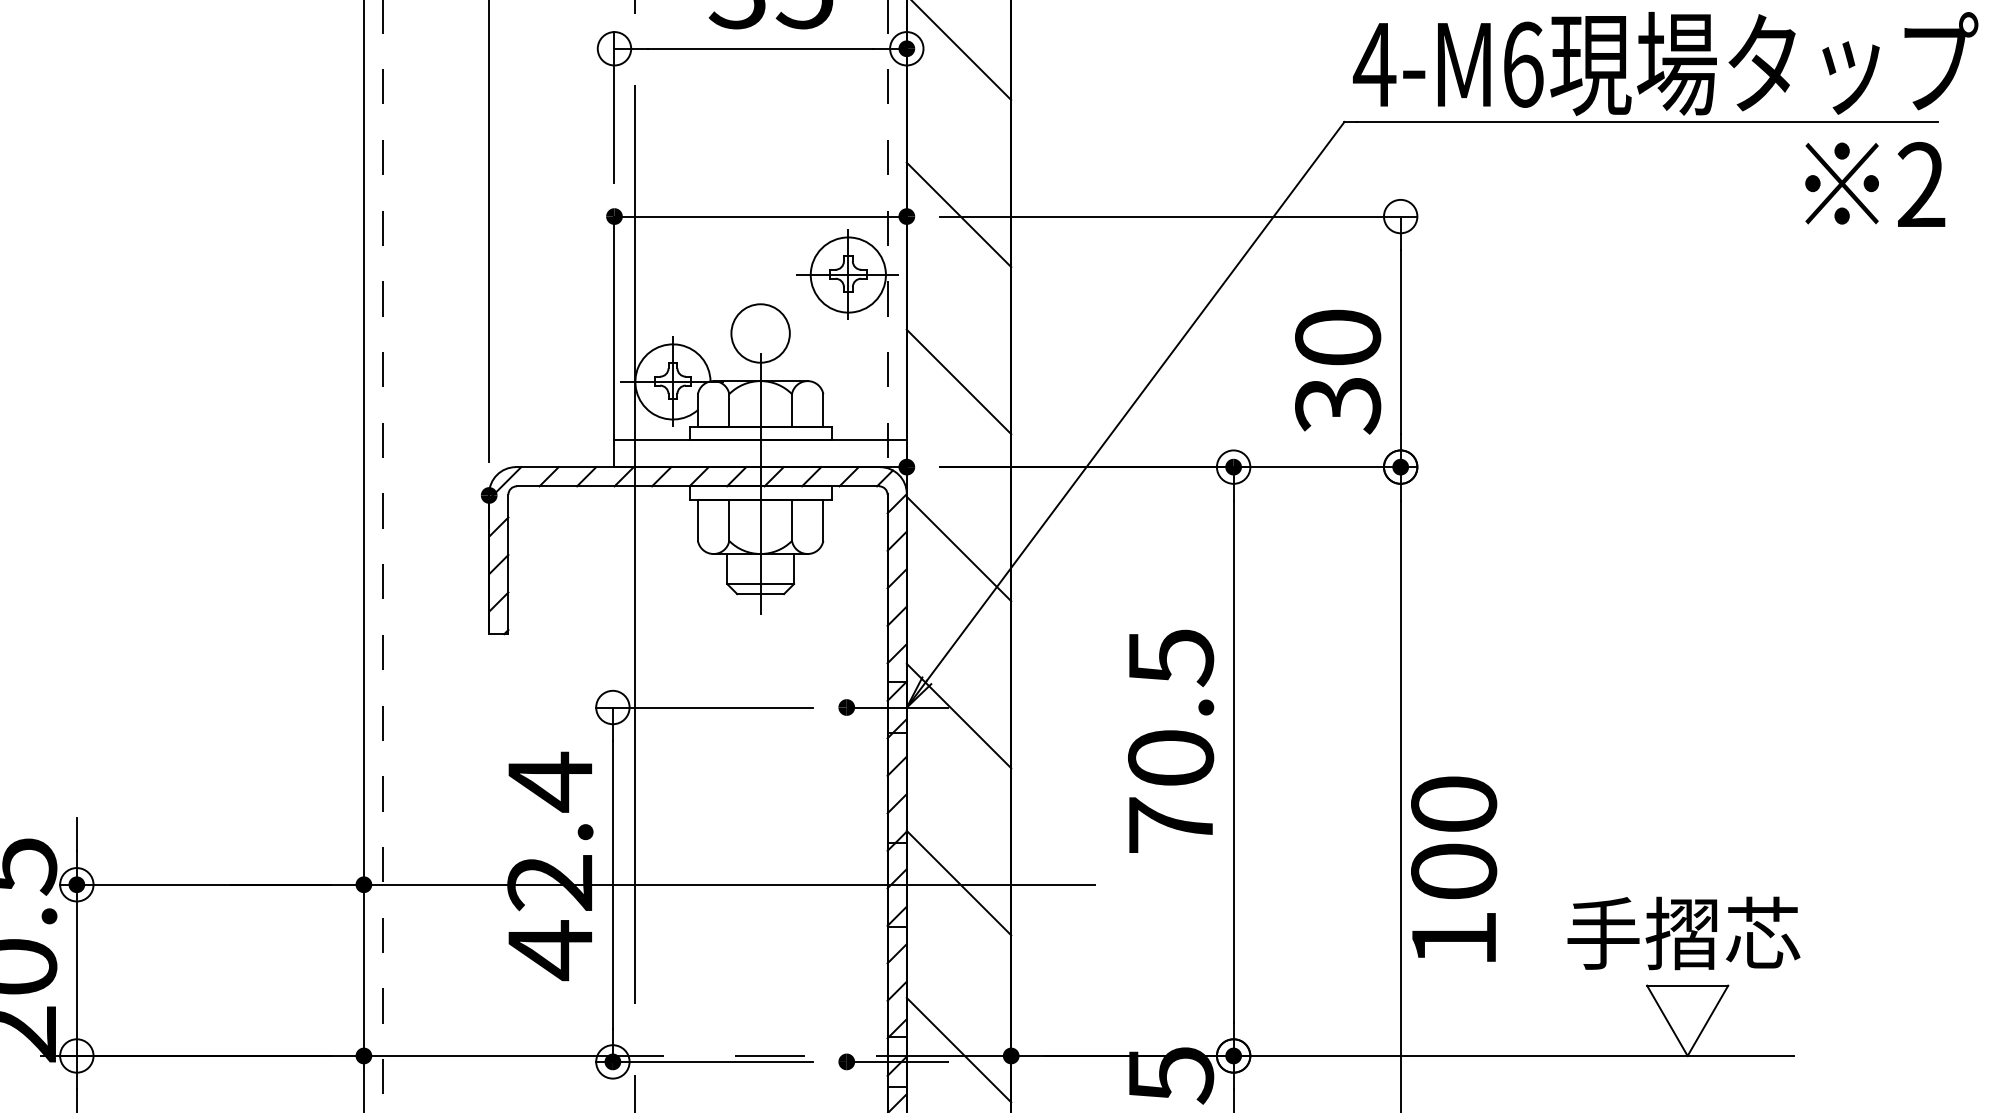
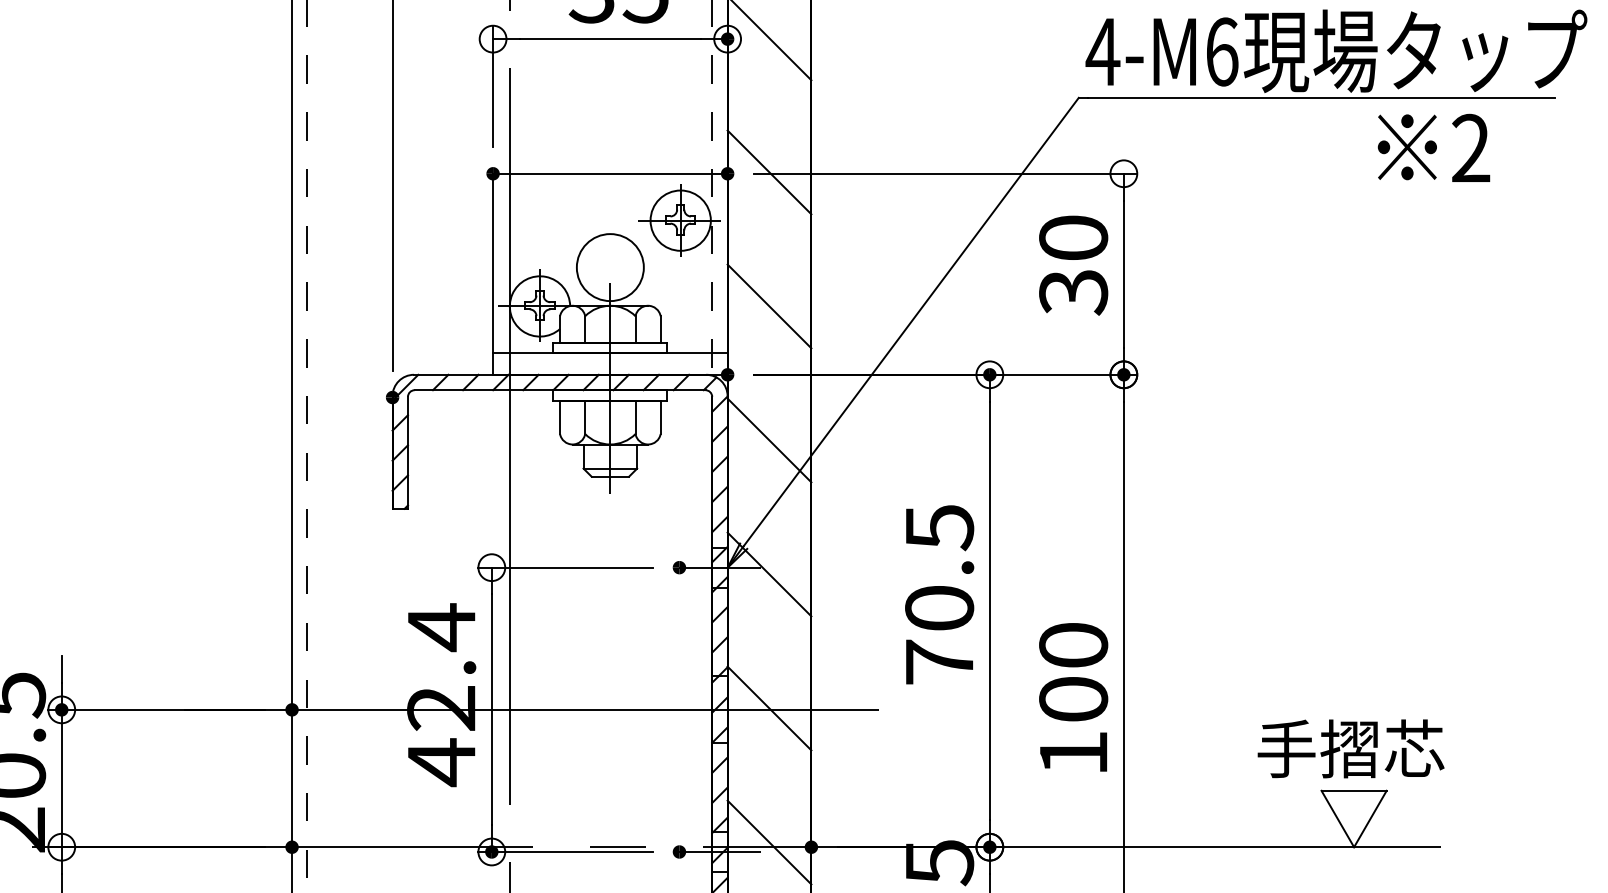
text: (1875, 184) -> (1434, 148), moved
circle: (760, 333) -> (610, 267), size x1.43
text: (1338, 371) -> (1073, 265), moved
text: (1454, 868) -> (1073, 696), moved

